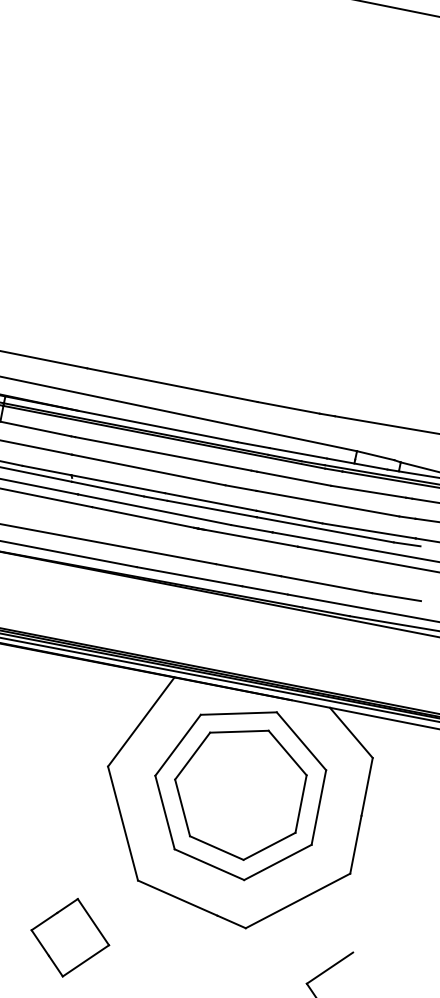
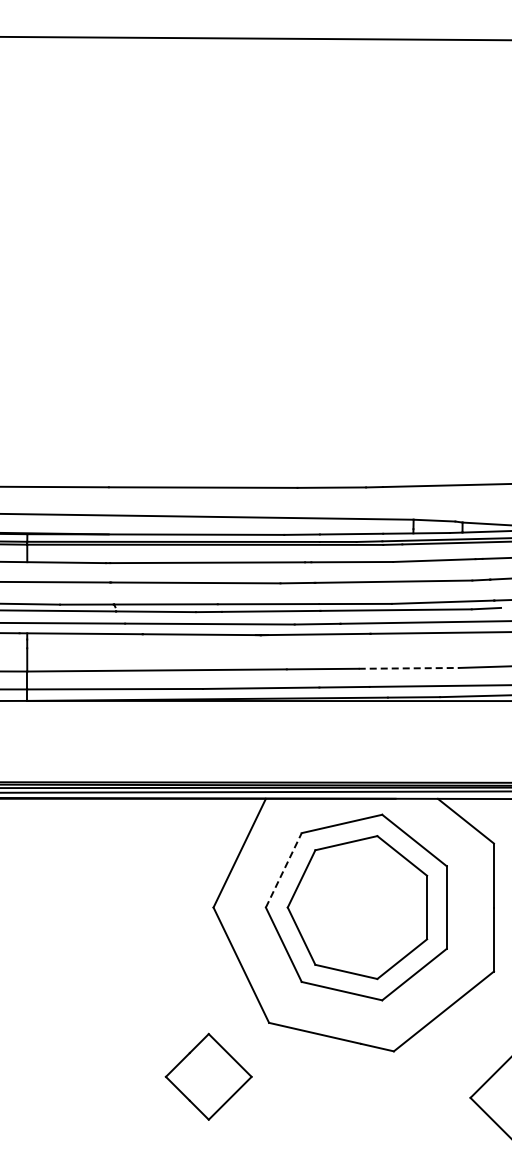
line: (327, 584) -> (409, 668), solid -> dashed
line: (178, 744) -> (284, 869), solid -> dashed
part: (70, 937) -> (208, 1076), moved

